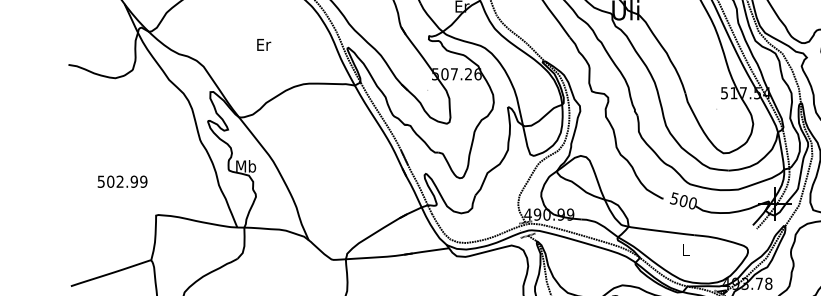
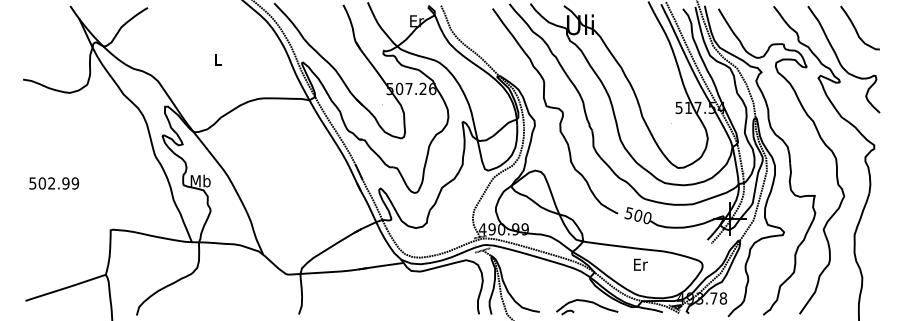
text: (263, 44) -> (218, 59), Er -> L
text: (122, 181) -> (54, 183), moved
text: (685, 249) -> (640, 264), L -> Er

